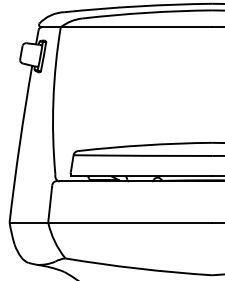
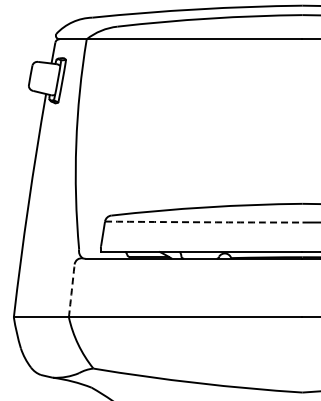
arc: (142, 155) -> (203, 222), solid -> dashed
arc: (50, 203) -> (71, 290), solid -> dashed

